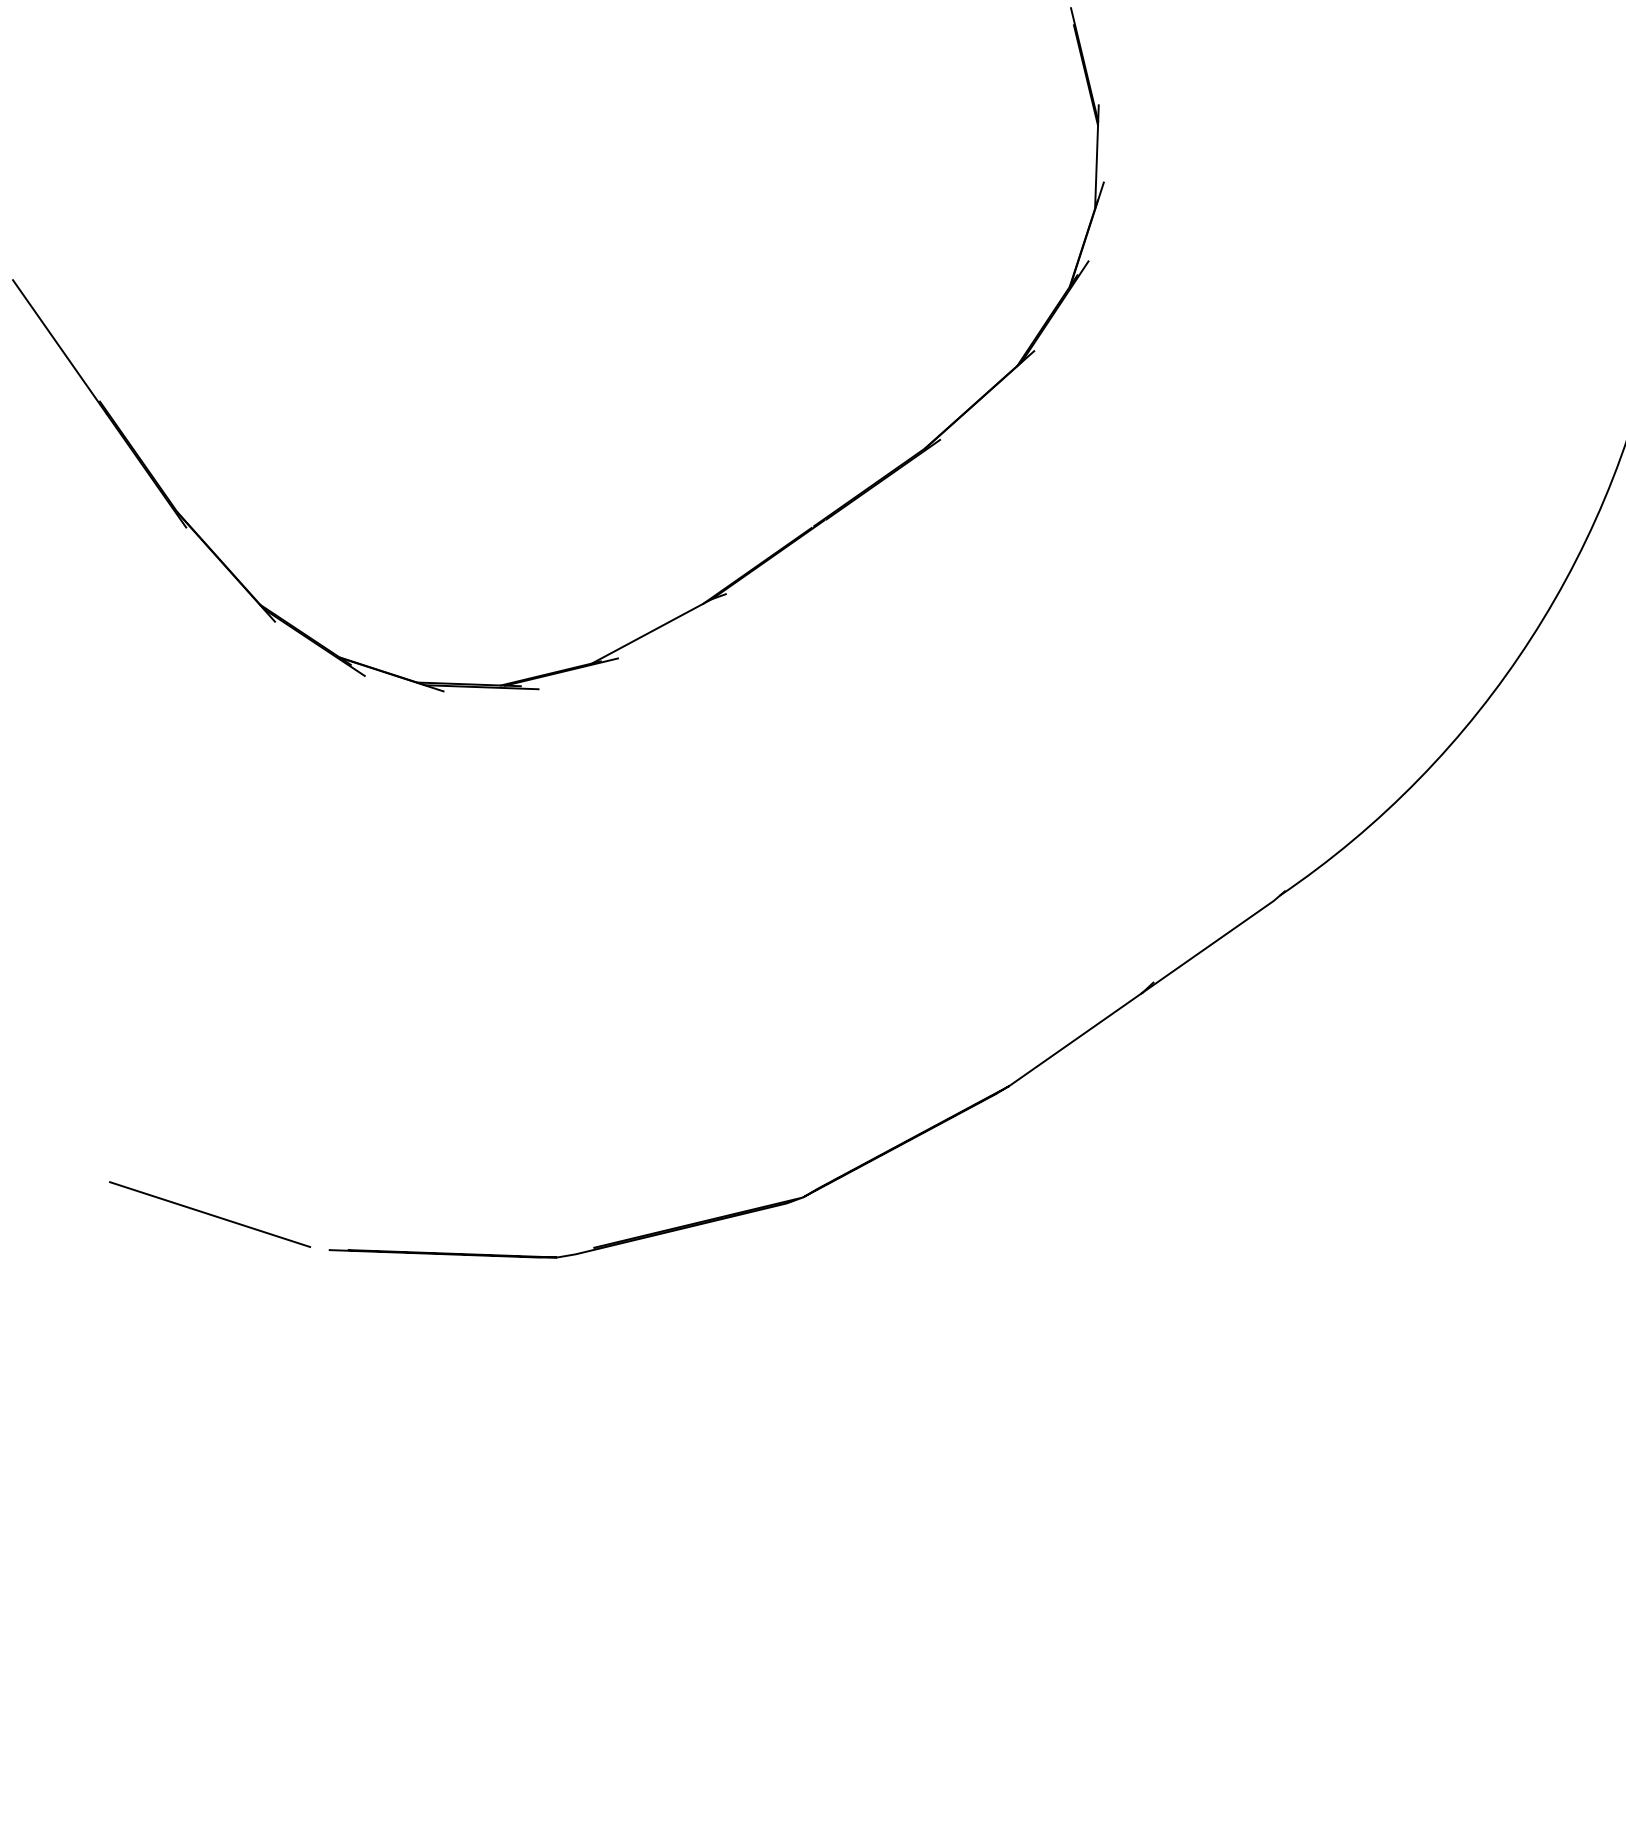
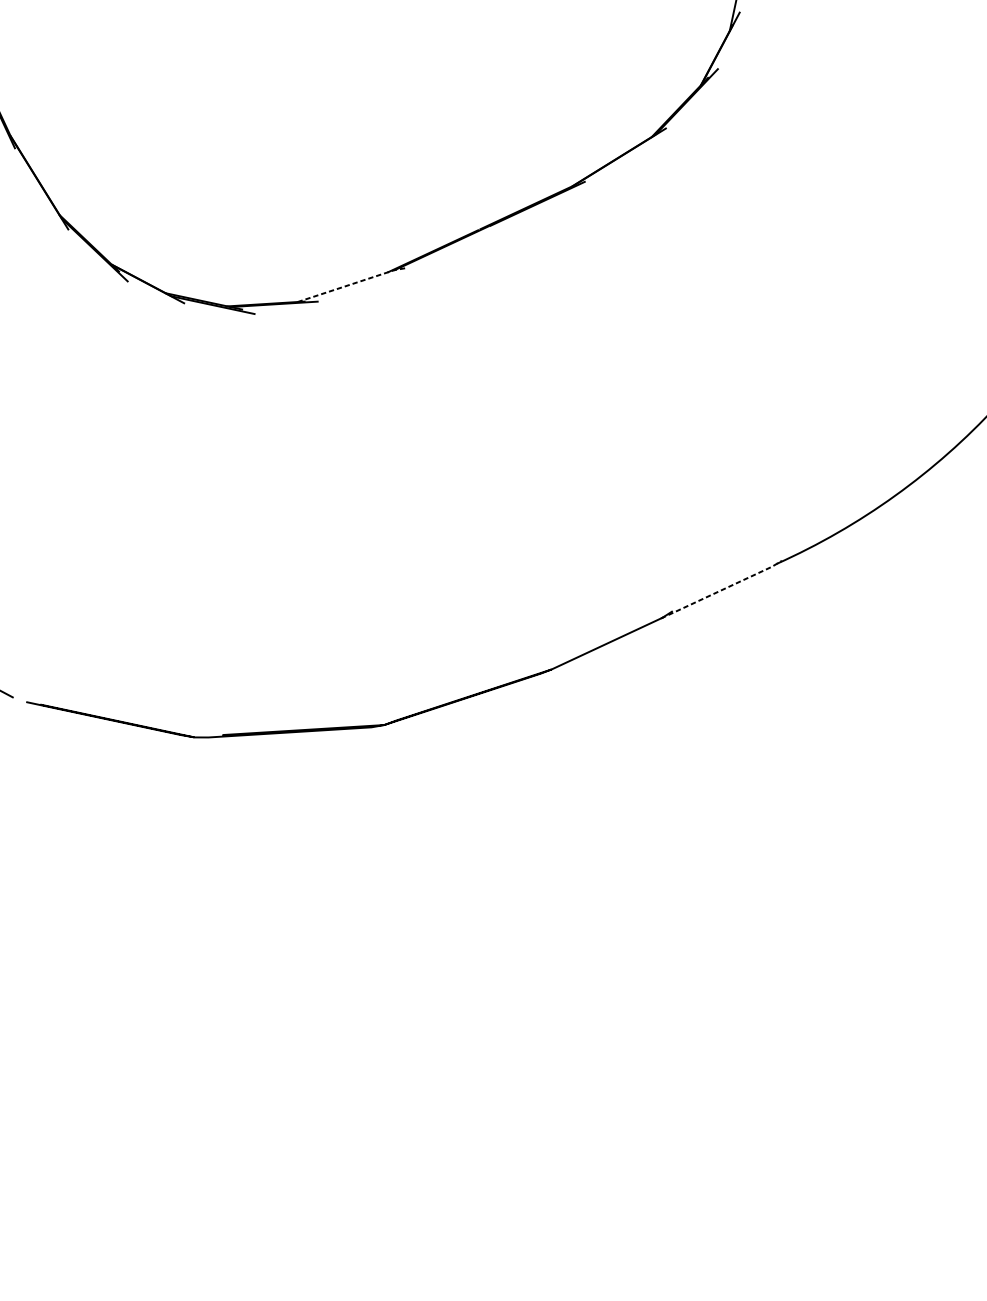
line: (659, 627) -> (352, 284), solid -> dashed
line: (1214, 942) -> (722, 589), solid -> dashed

